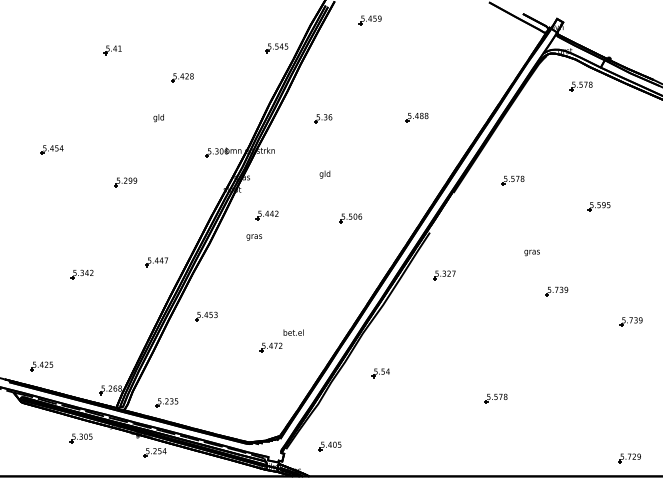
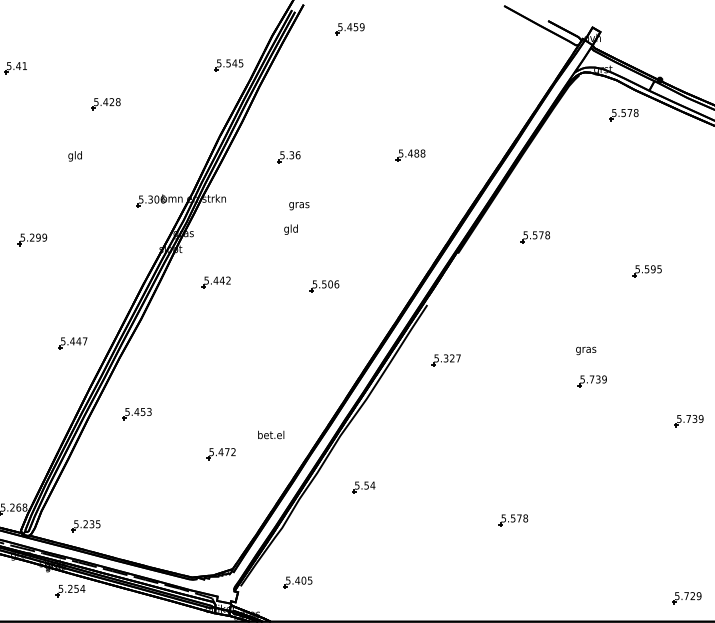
text: (254, 237) -> (299, 206), moved
text: (531, 252) -> (585, 350), moved
text: (293, 332) -> (270, 434), moved

